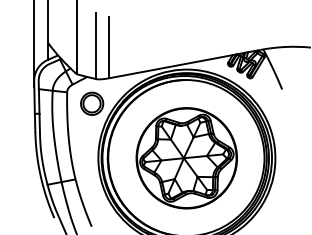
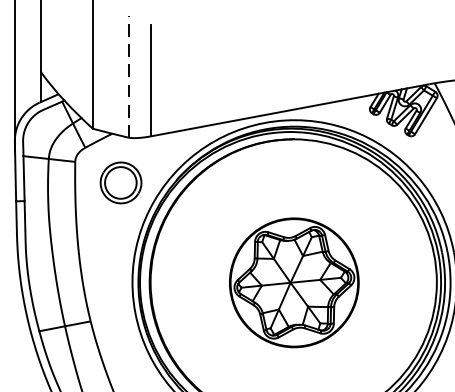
line: (96, 45) -> (129, 76), solid -> dashed
part: (186, 158) -> (293, 283), size x0.7

